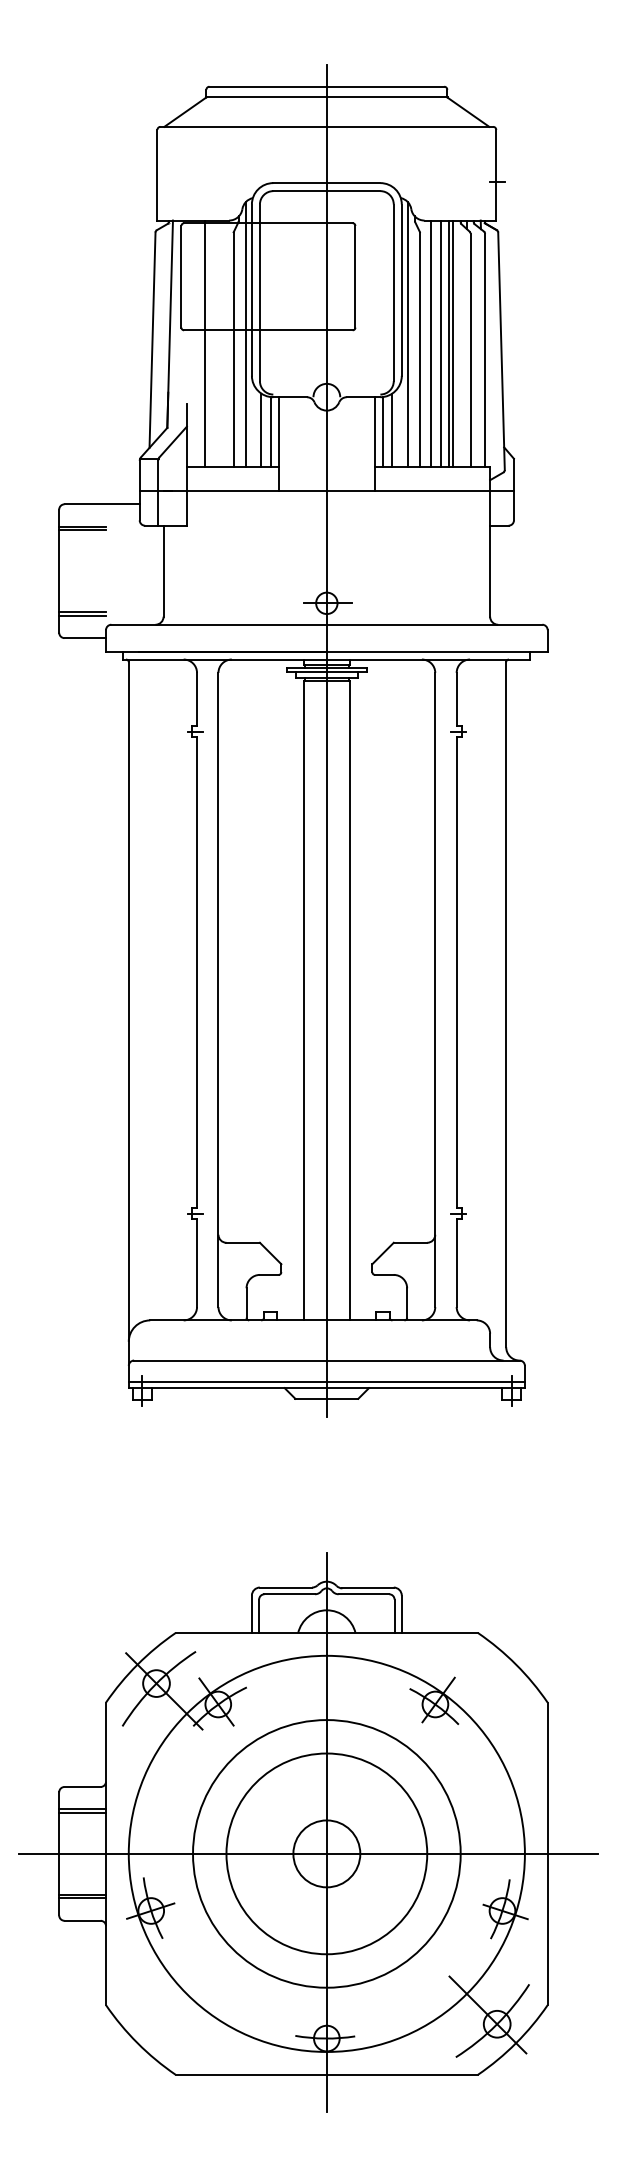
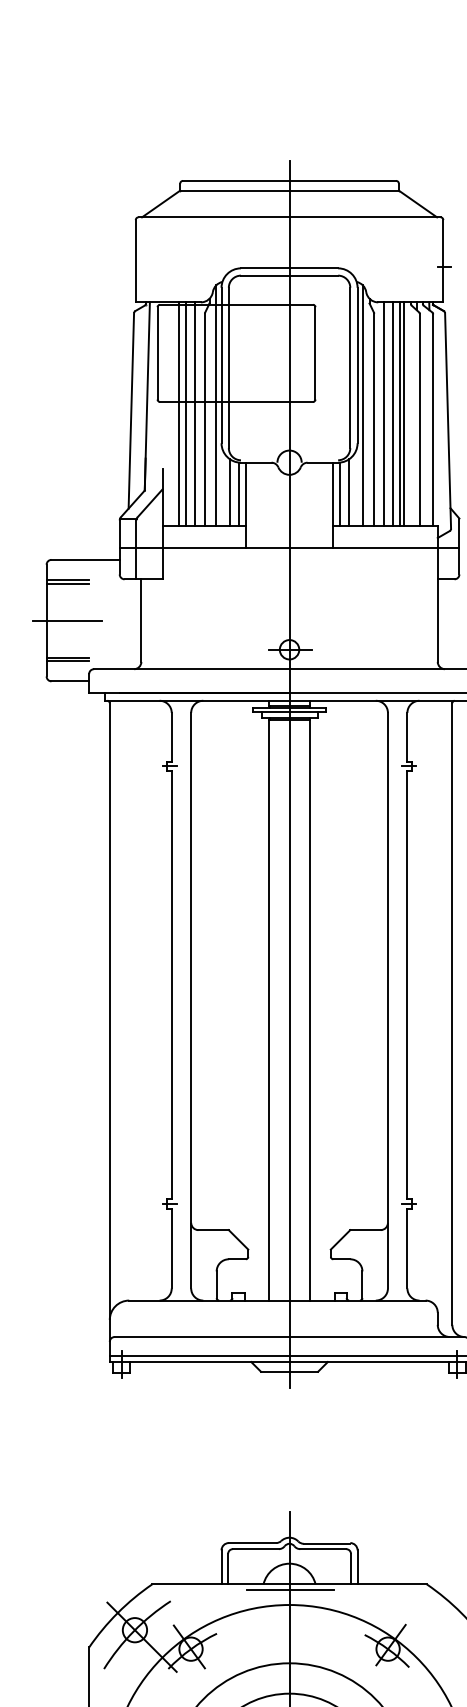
line: (212, 343) -> (185, 413), added
line: (222, 343) -> (194, 413), added
line: (81, 571) -> (66, 620), added
line: (327, 1639) -> (290, 1590), added

